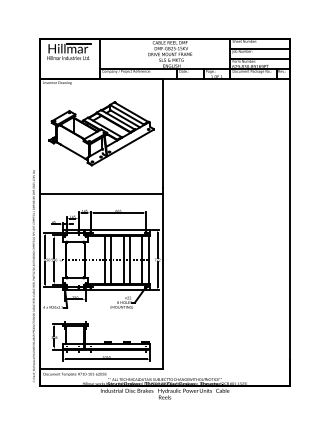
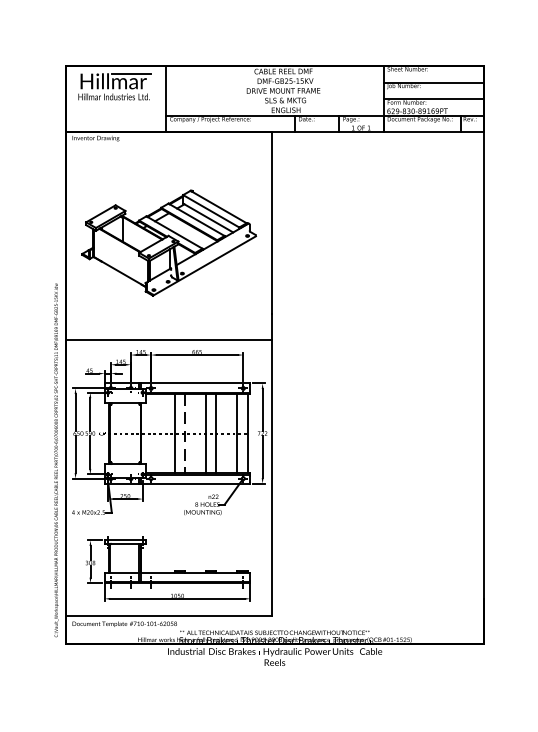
part: (101, 133) -> (168, 242), moved
line: (101, 193) -> (168, 339), moved
line: (111, 260) -> (185, 434), solid -> dashed

